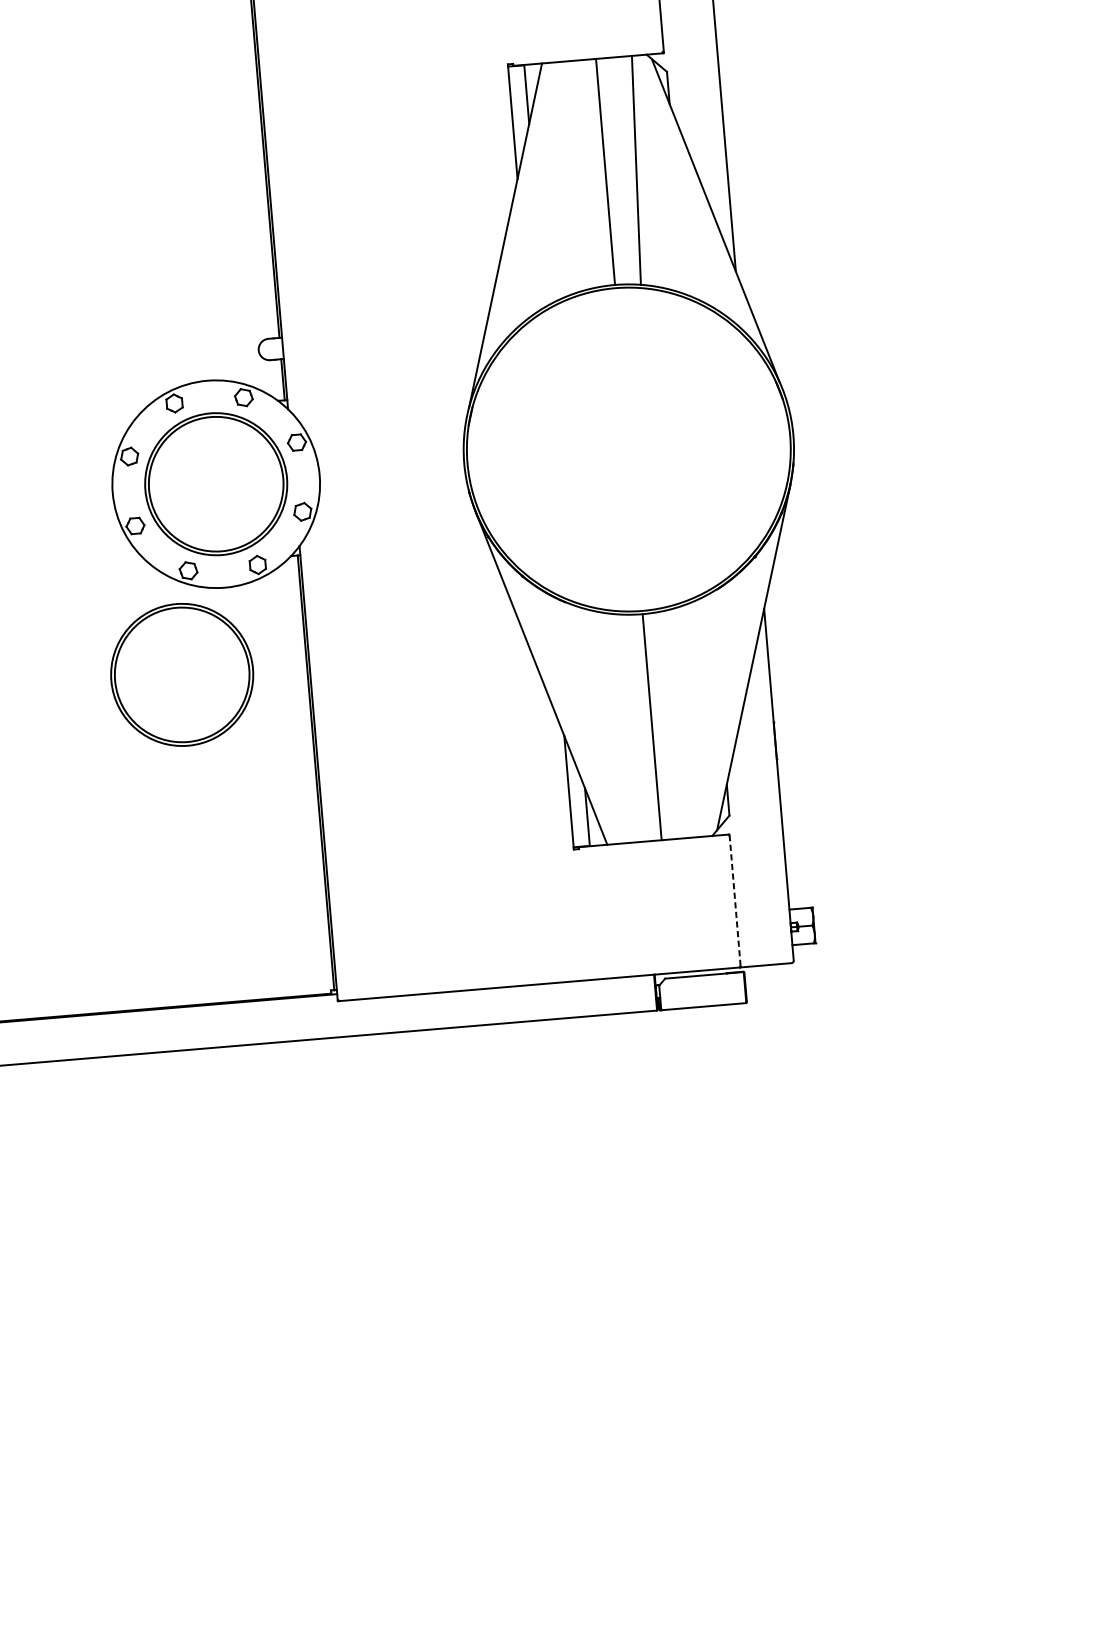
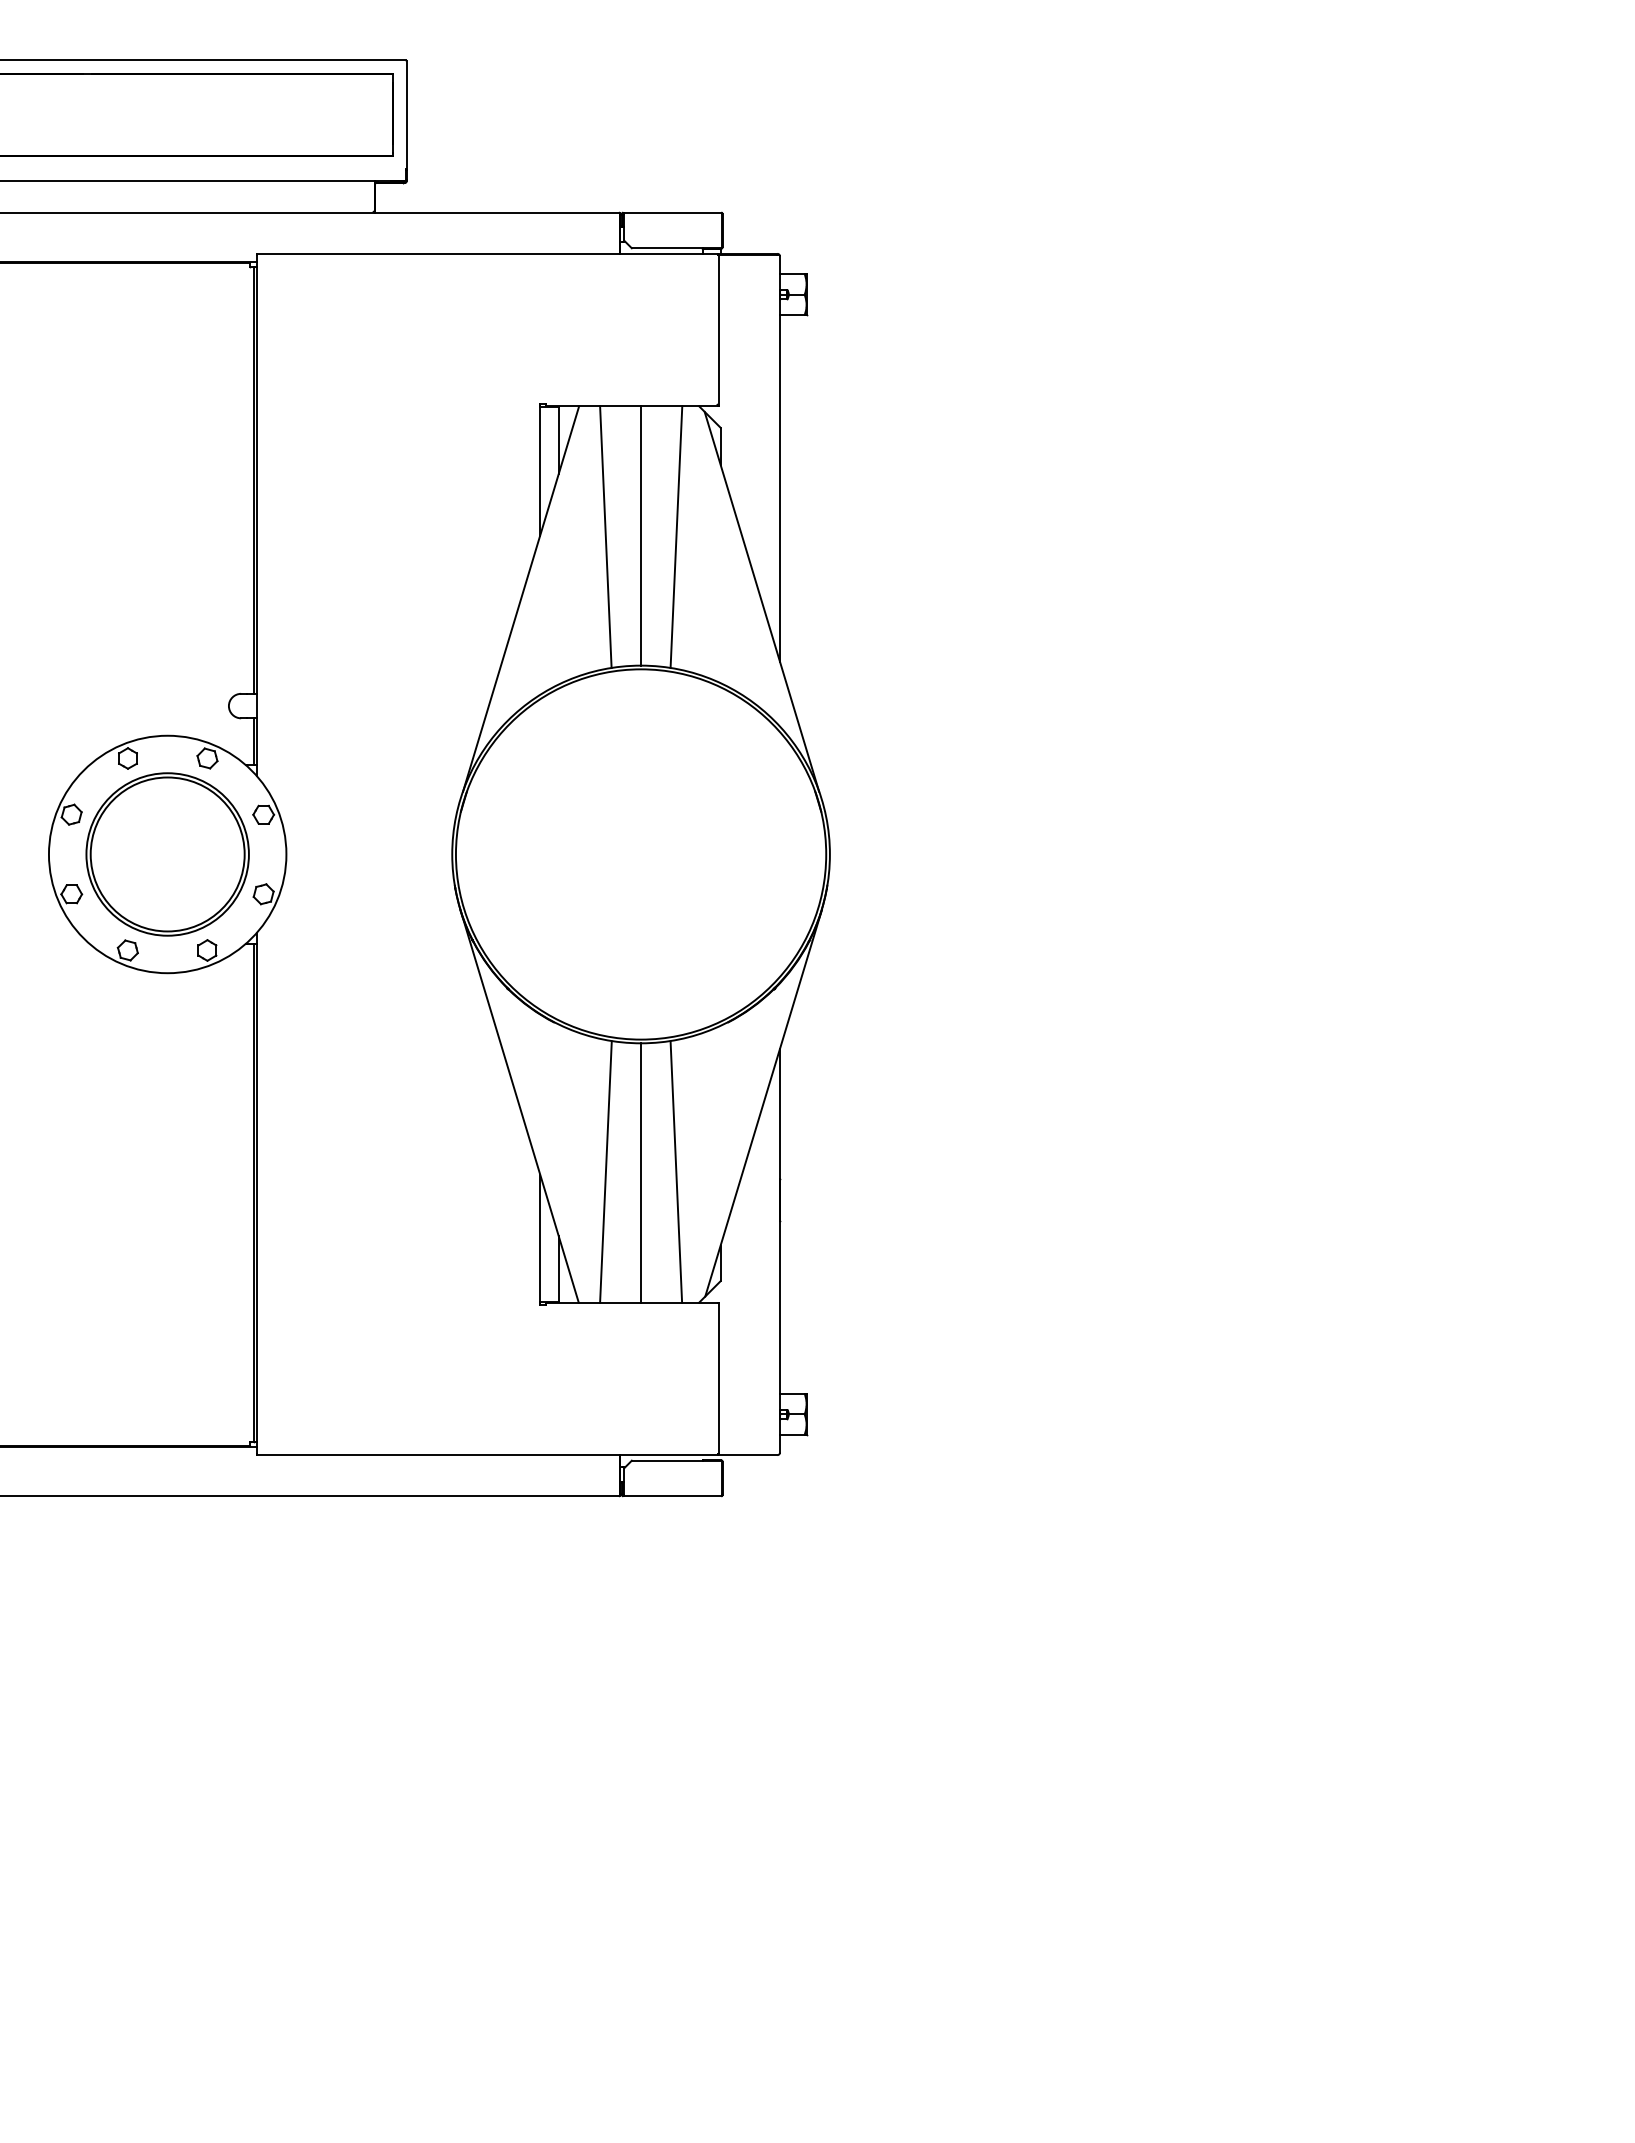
line: (574, 175) -> (605, 537), added
part: (182, 674) -> (110, 1068), removed
line: (682, 723) -> (676, 1171), added
line: (621, 728) -> (605, 1171), added
line: (735, 901) -> (719, 1379), dashed -> solid

